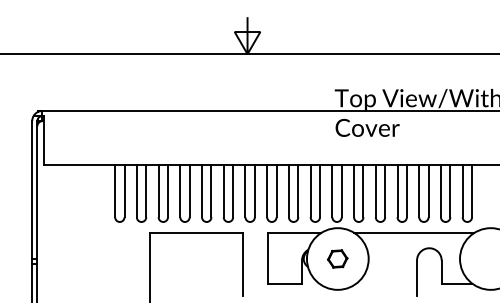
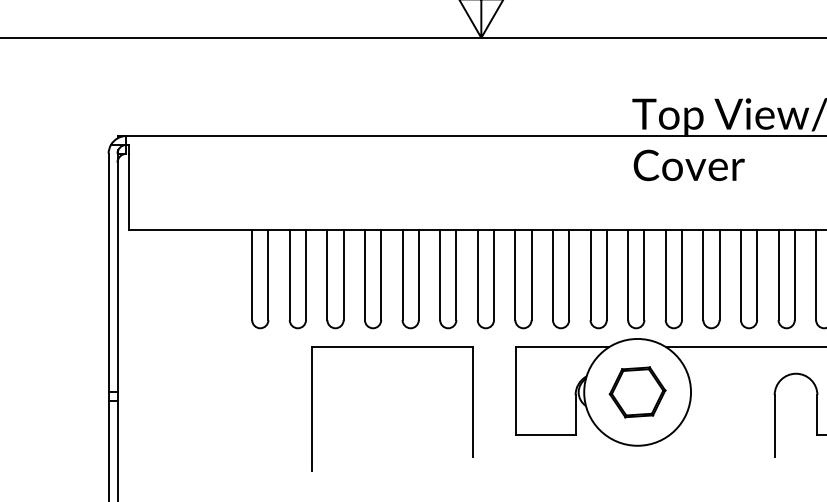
part: (337, 258) -> (637, 391), size x1.67

